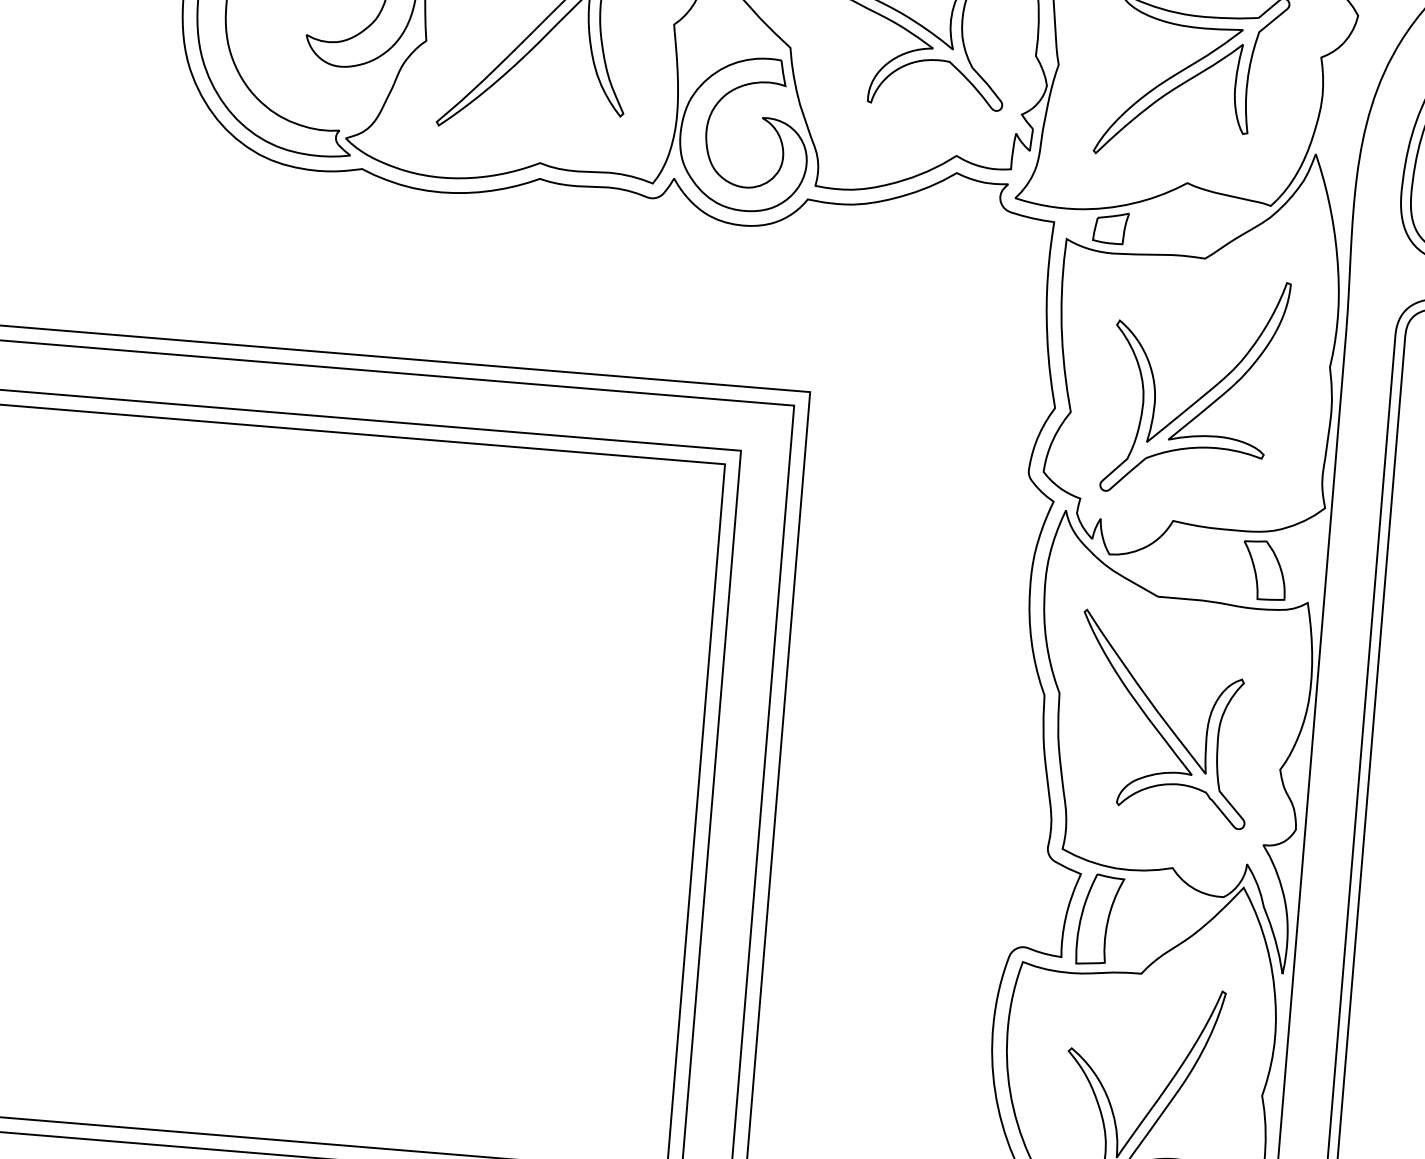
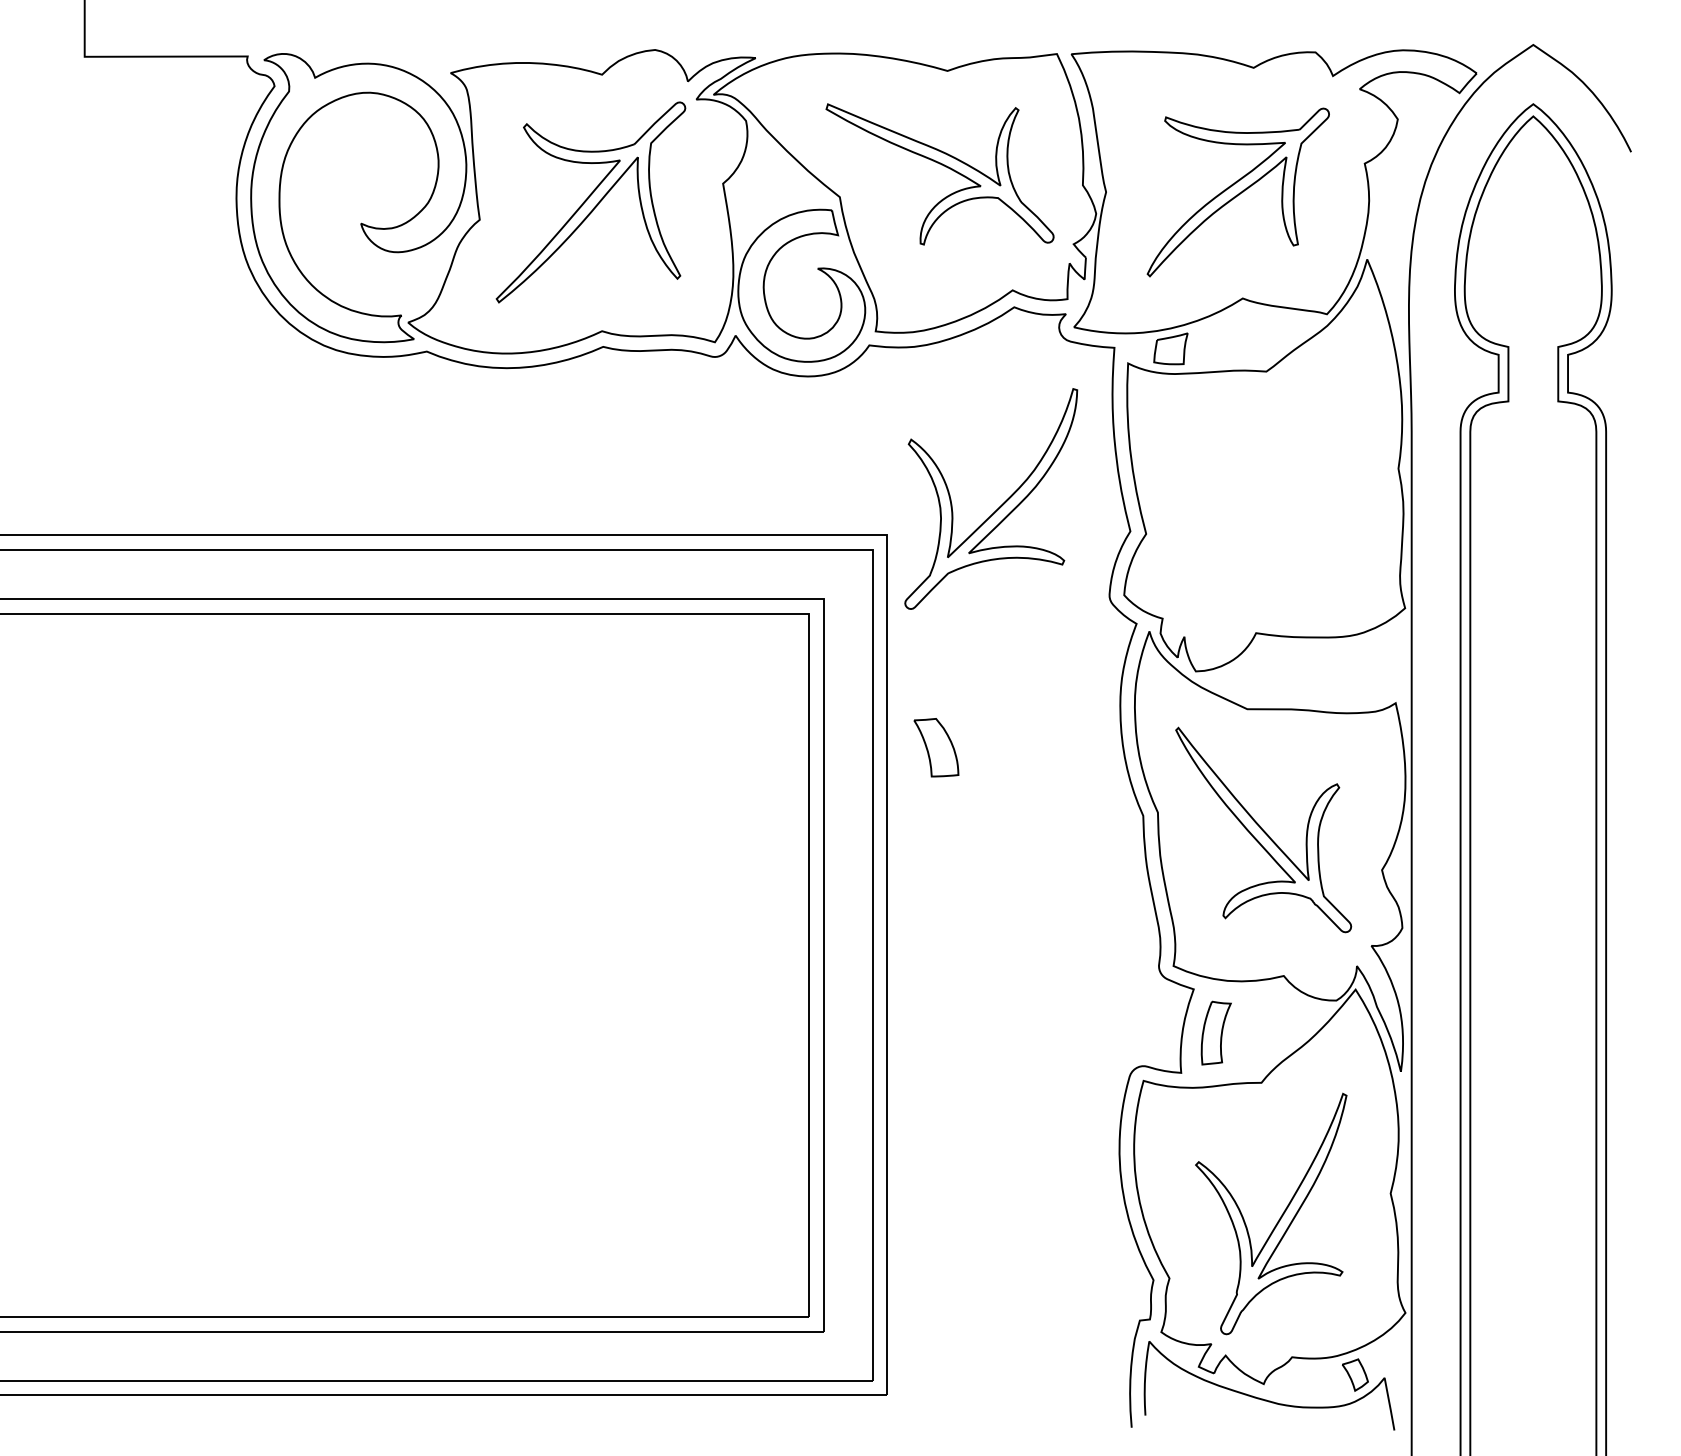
part: (1203, 395) -> (999, 506), moved
part: (1264, 570) -> (936, 747), moved
part: (1100, 919) -> (1216, 1032), size x0.7

